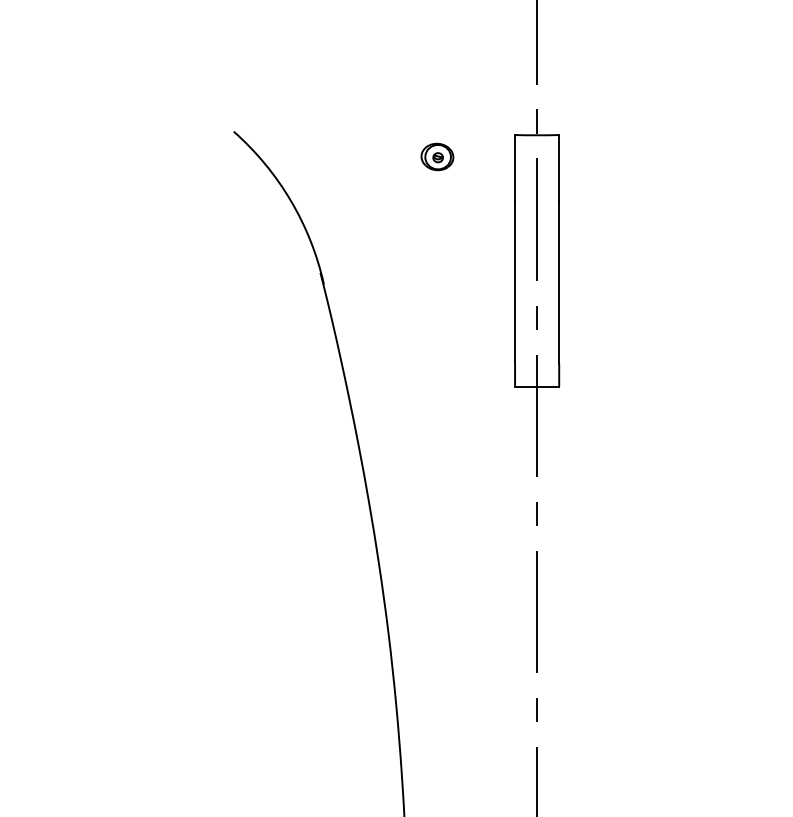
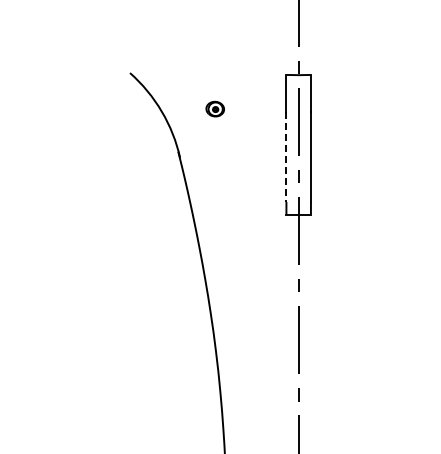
part: (436, 155) -> (214, 108), moved
line: (515, 283) -> (286, 157), solid -> dashed

